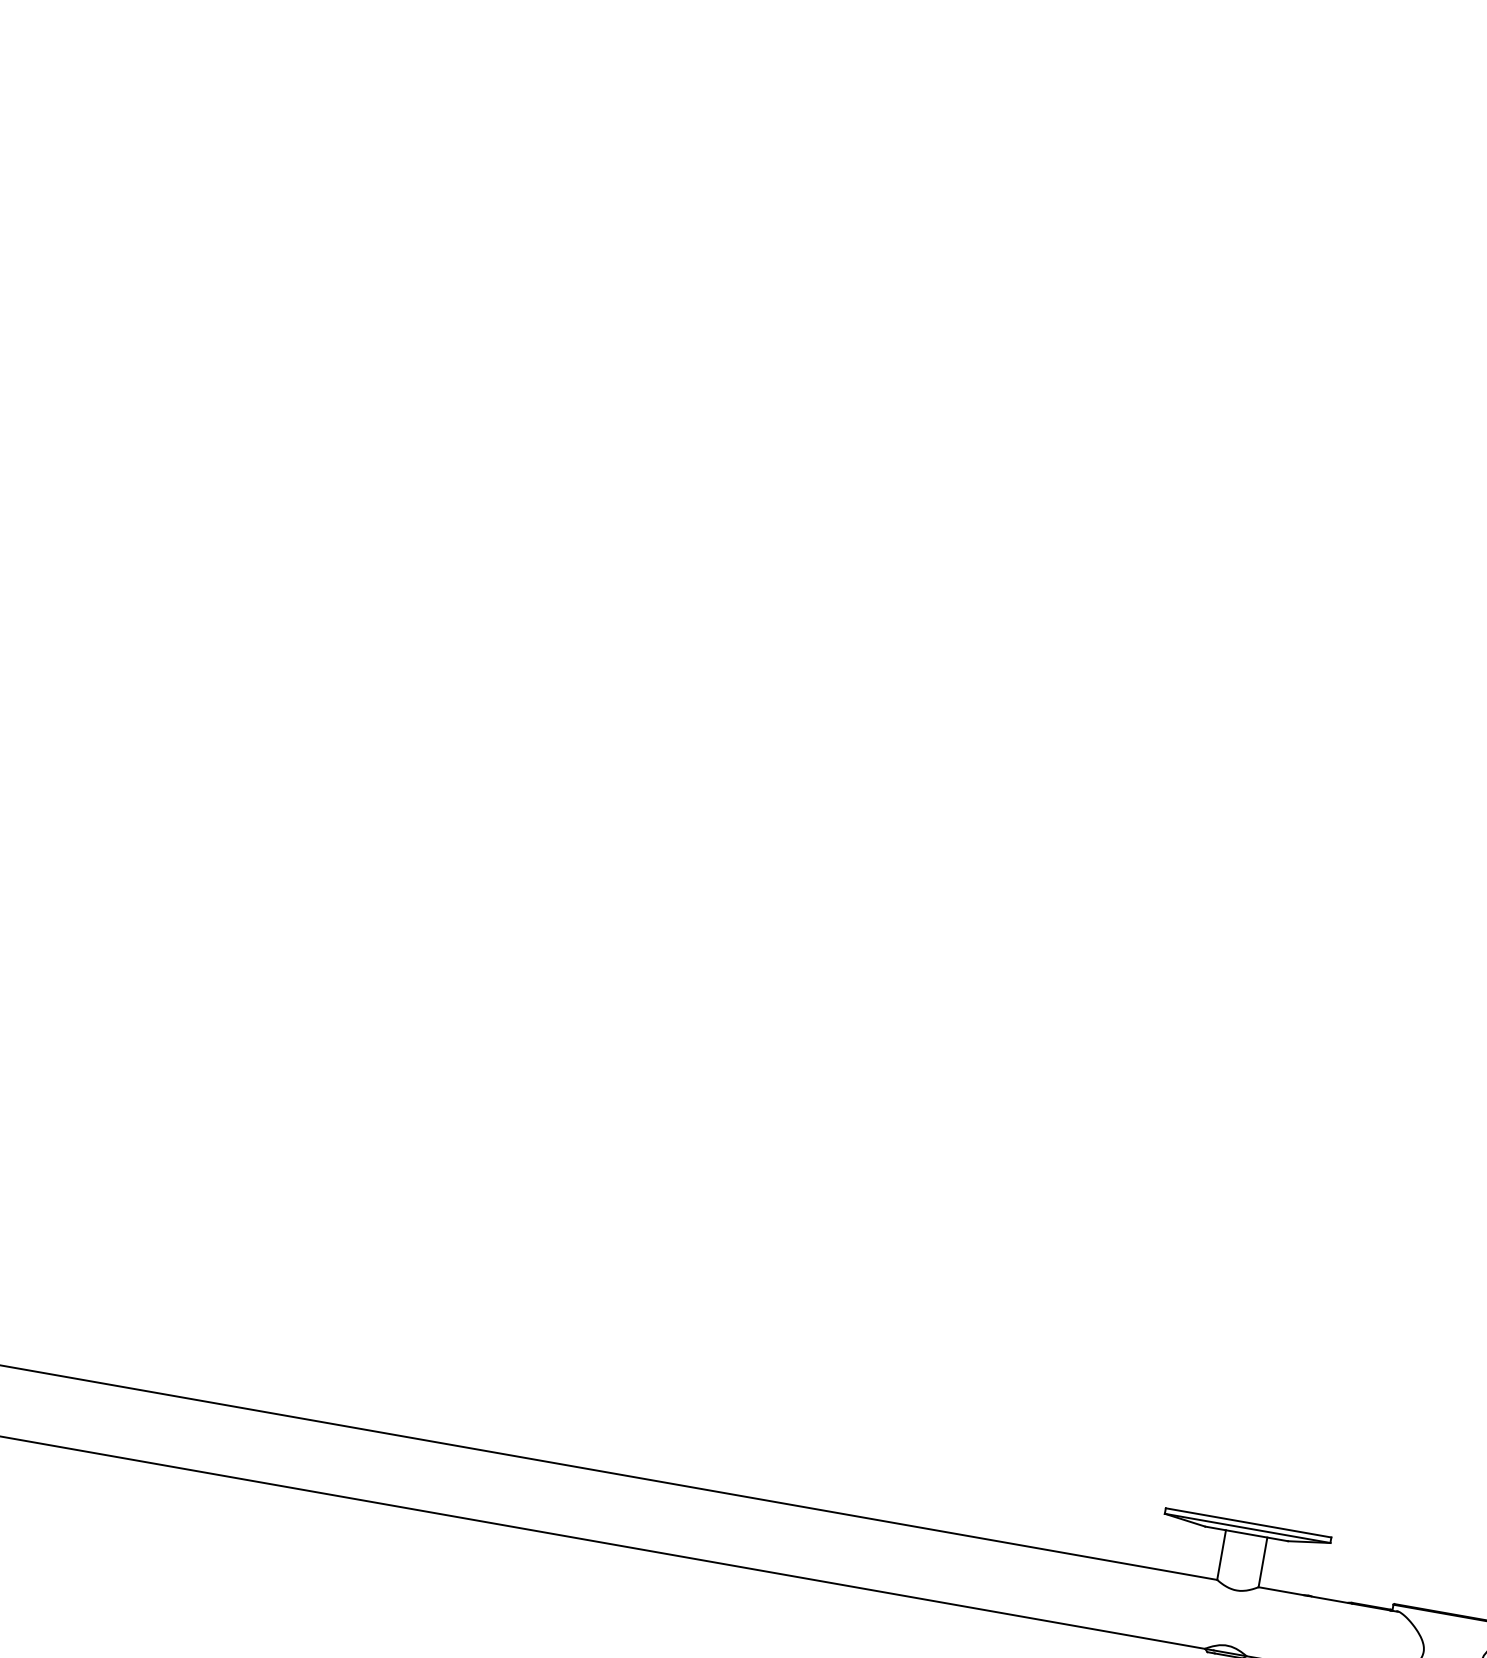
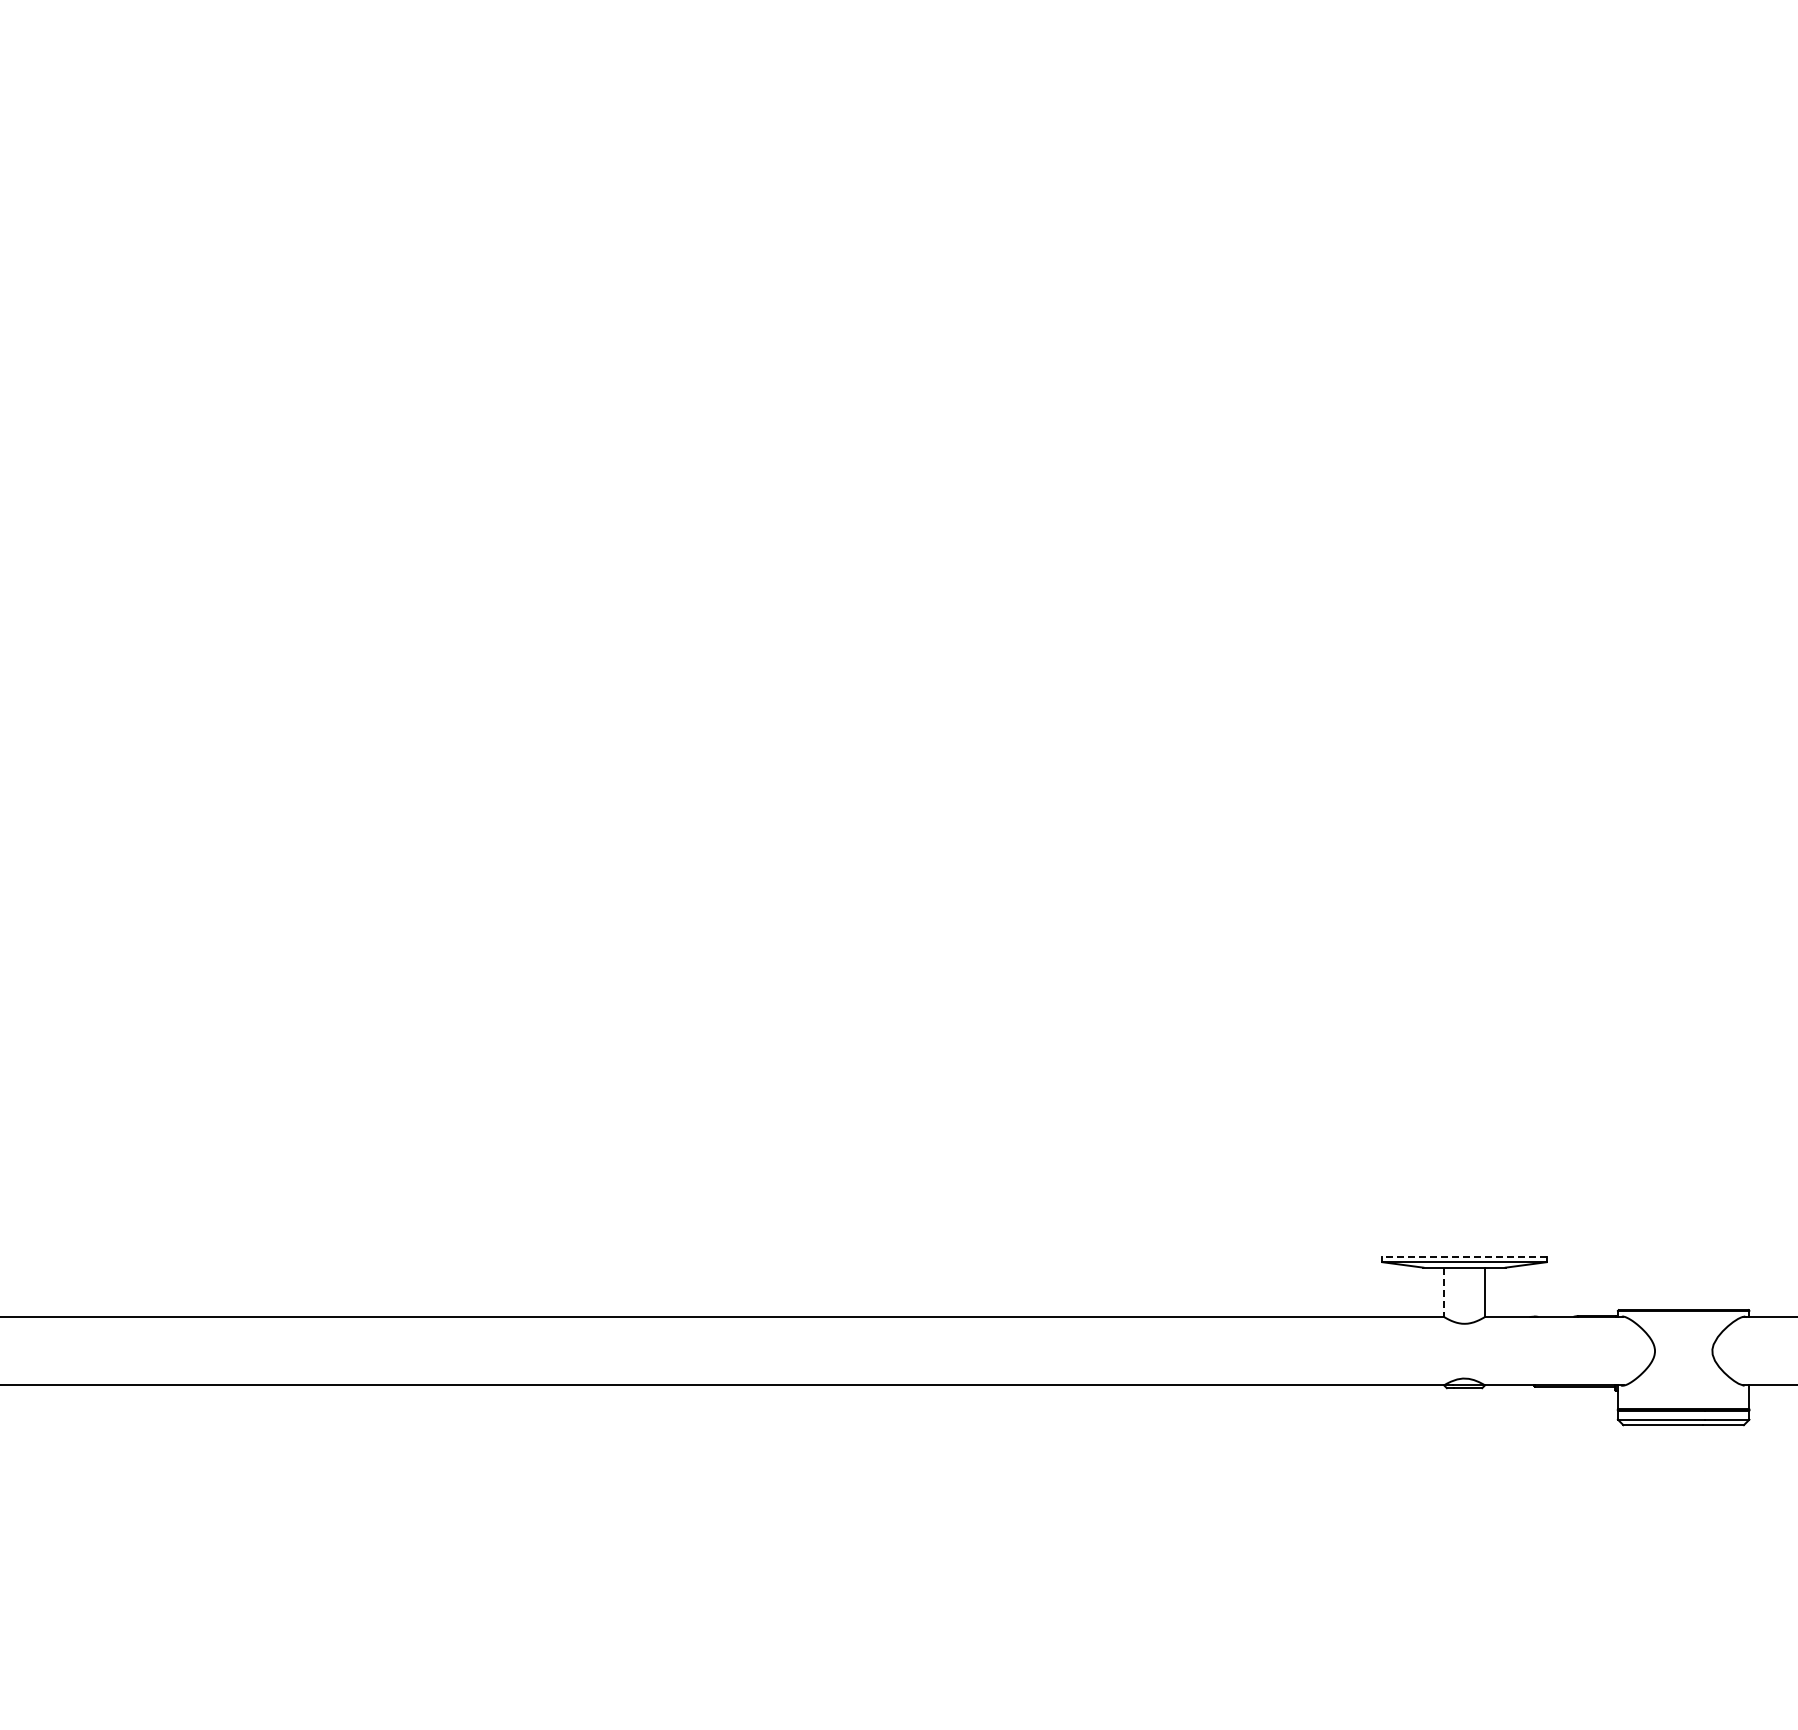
line: (1248, 1522) -> (1464, 1256), solid -> dashed
line: (1222, 1555) -> (1444, 1292), solid -> dashed

